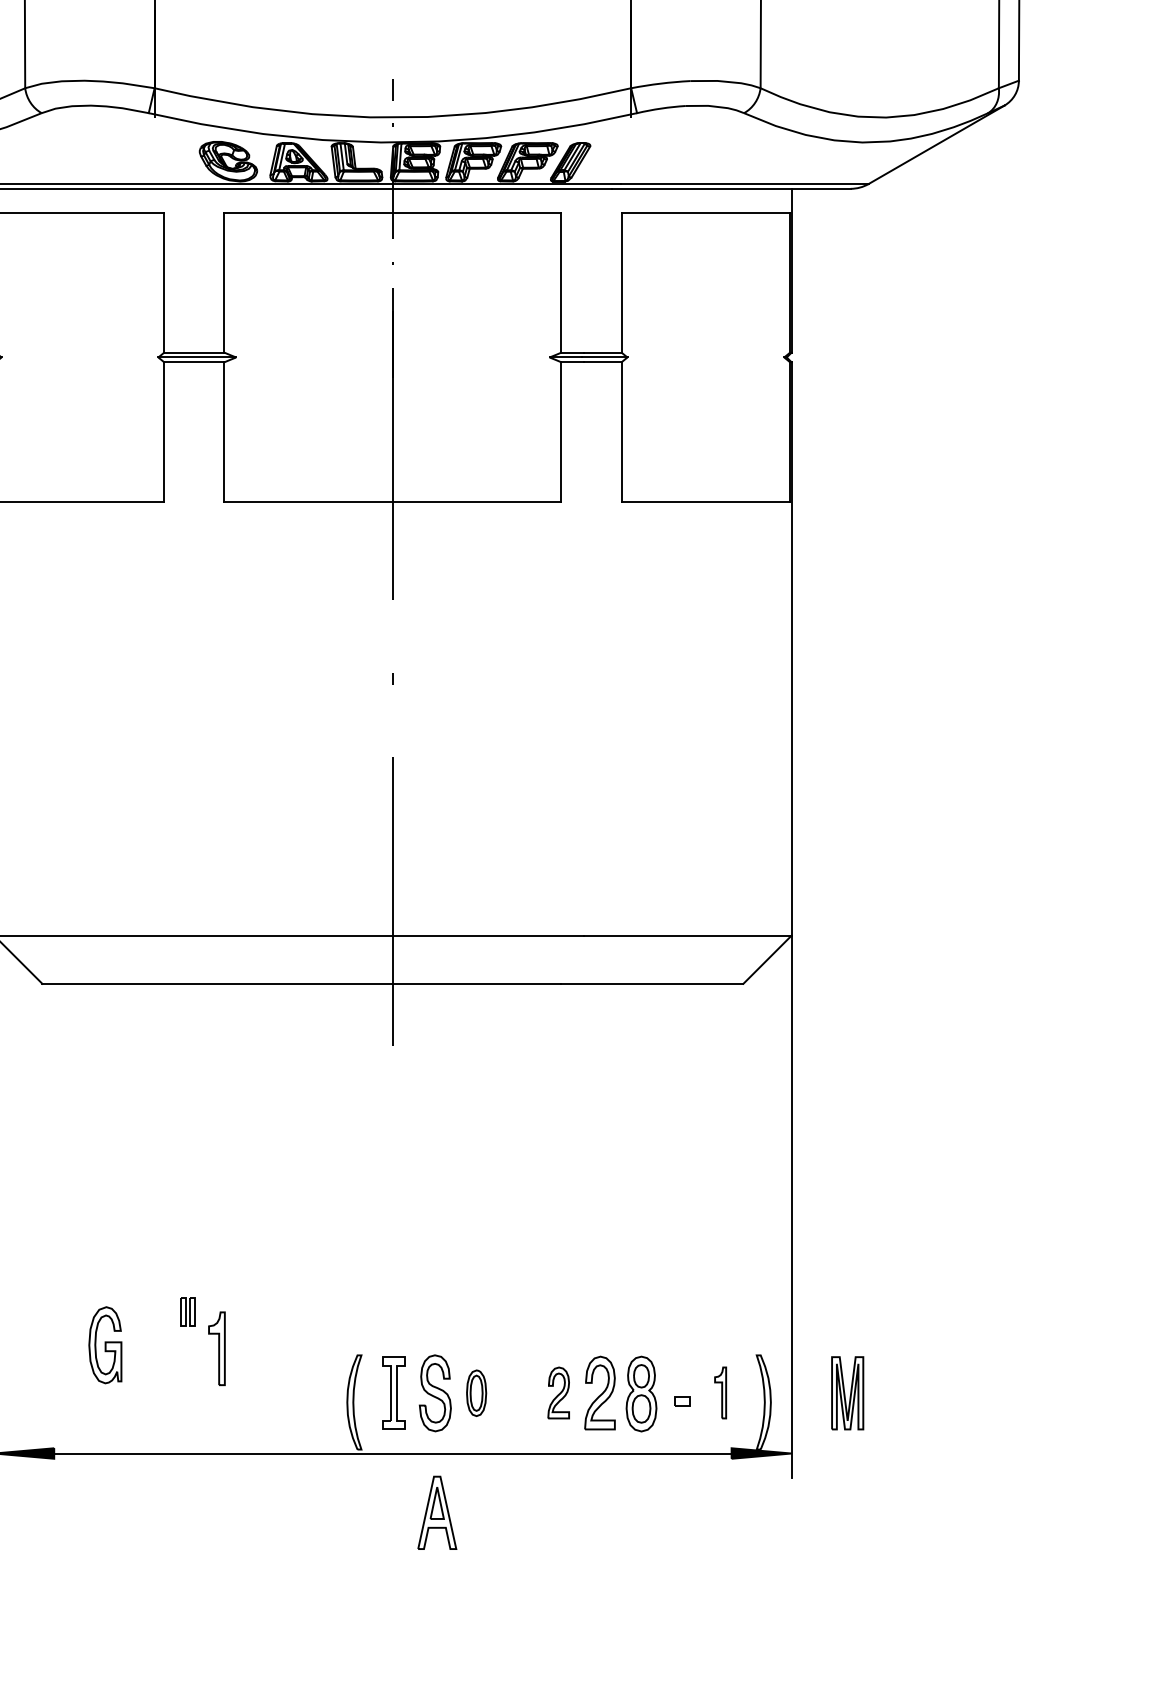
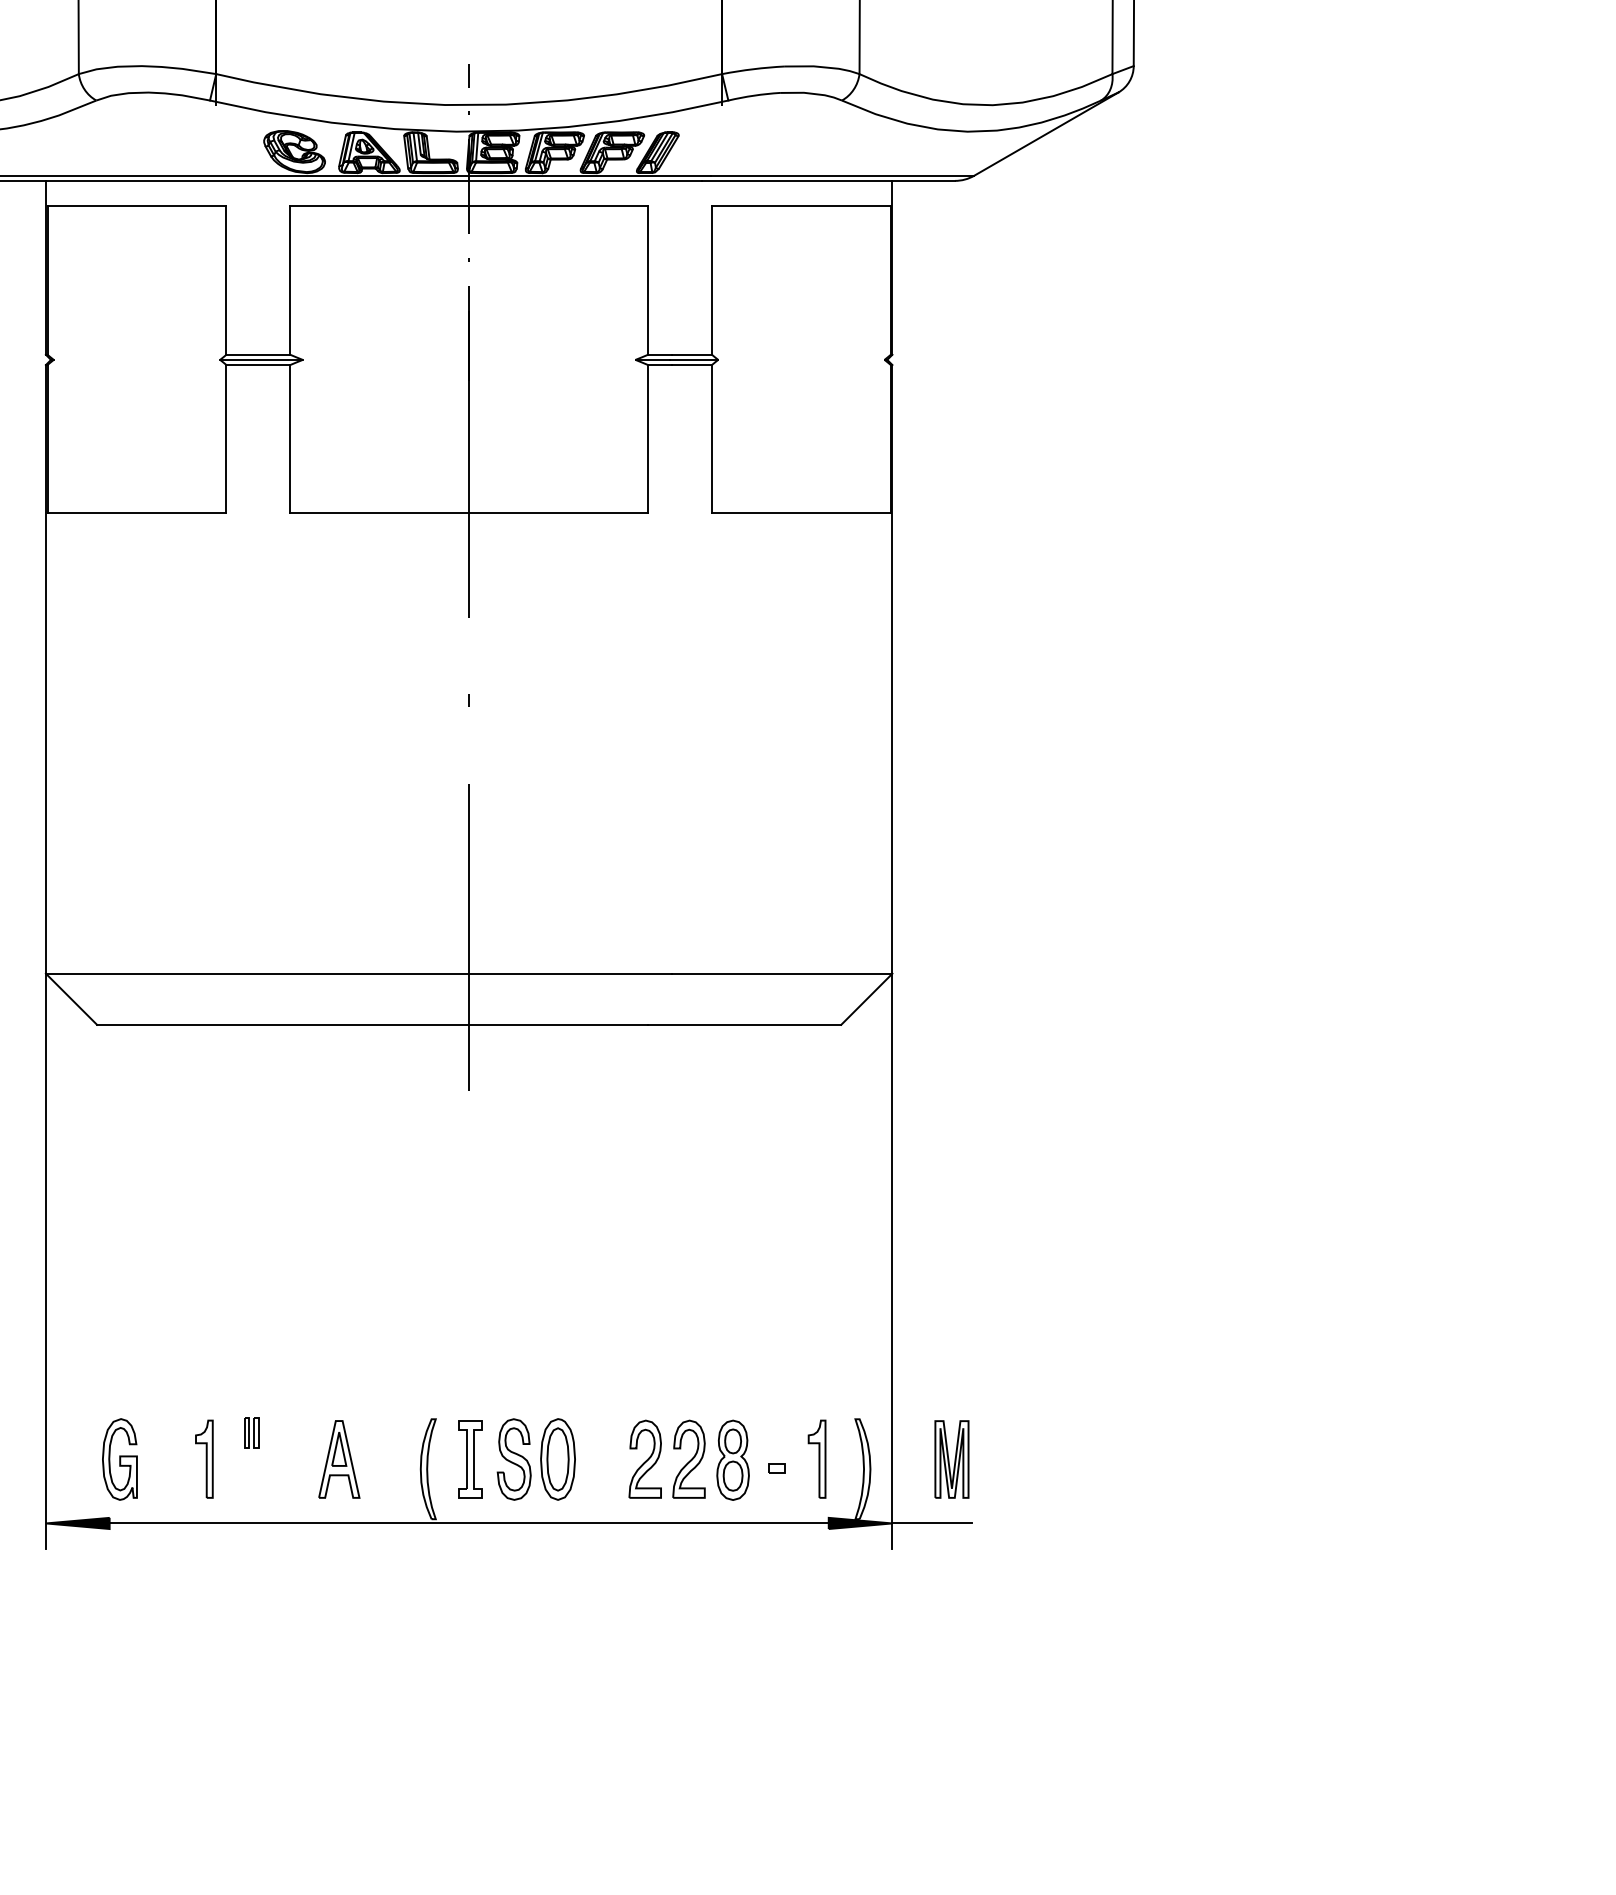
part: (187, 1311) -> (251, 1432), moved
part: (104, 1345) -> (119, 1459), moved
part: (217, 1348) -> (204, 1458), moved
part: (558, 1392) -> (644, 1458), size x1.43
part: (720, 1392) -> (816, 1458), size x1.43
part: (476, 1393) -> (557, 1459), size x1.67
line: (828, 1453) -> (931, 1523), added
part: (437, 1512) -> (339, 1459), moved

